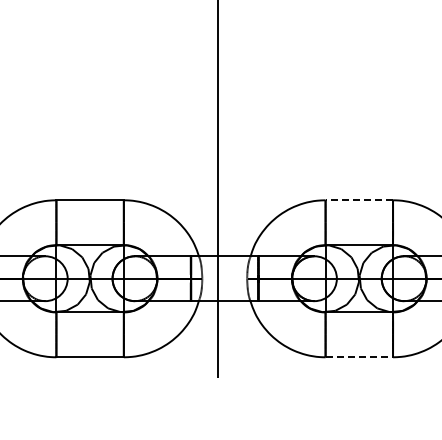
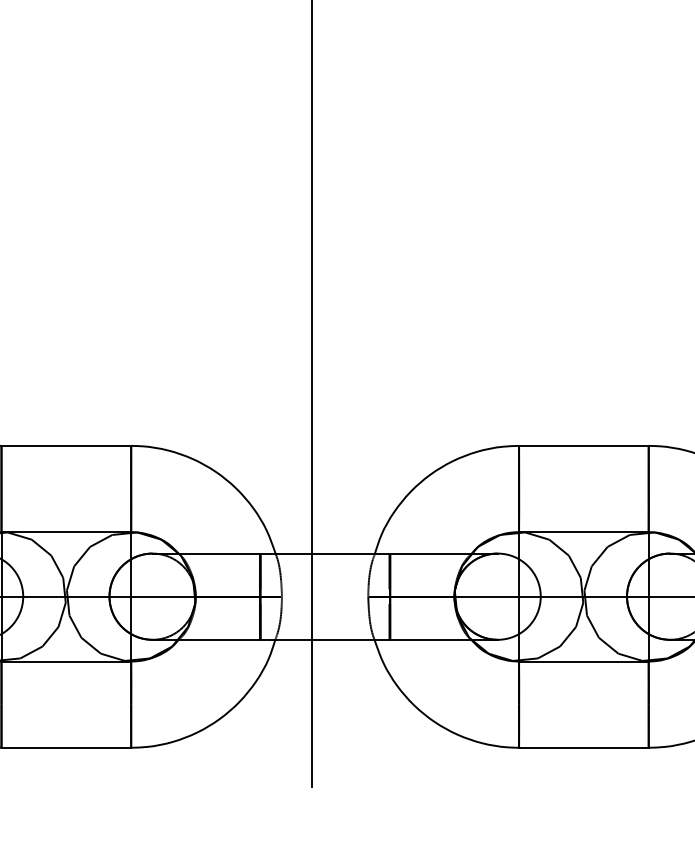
line: (359, 200) -> (584, 446), dashed -> solid
line: (359, 357) -> (584, 748), dashed -> solid

